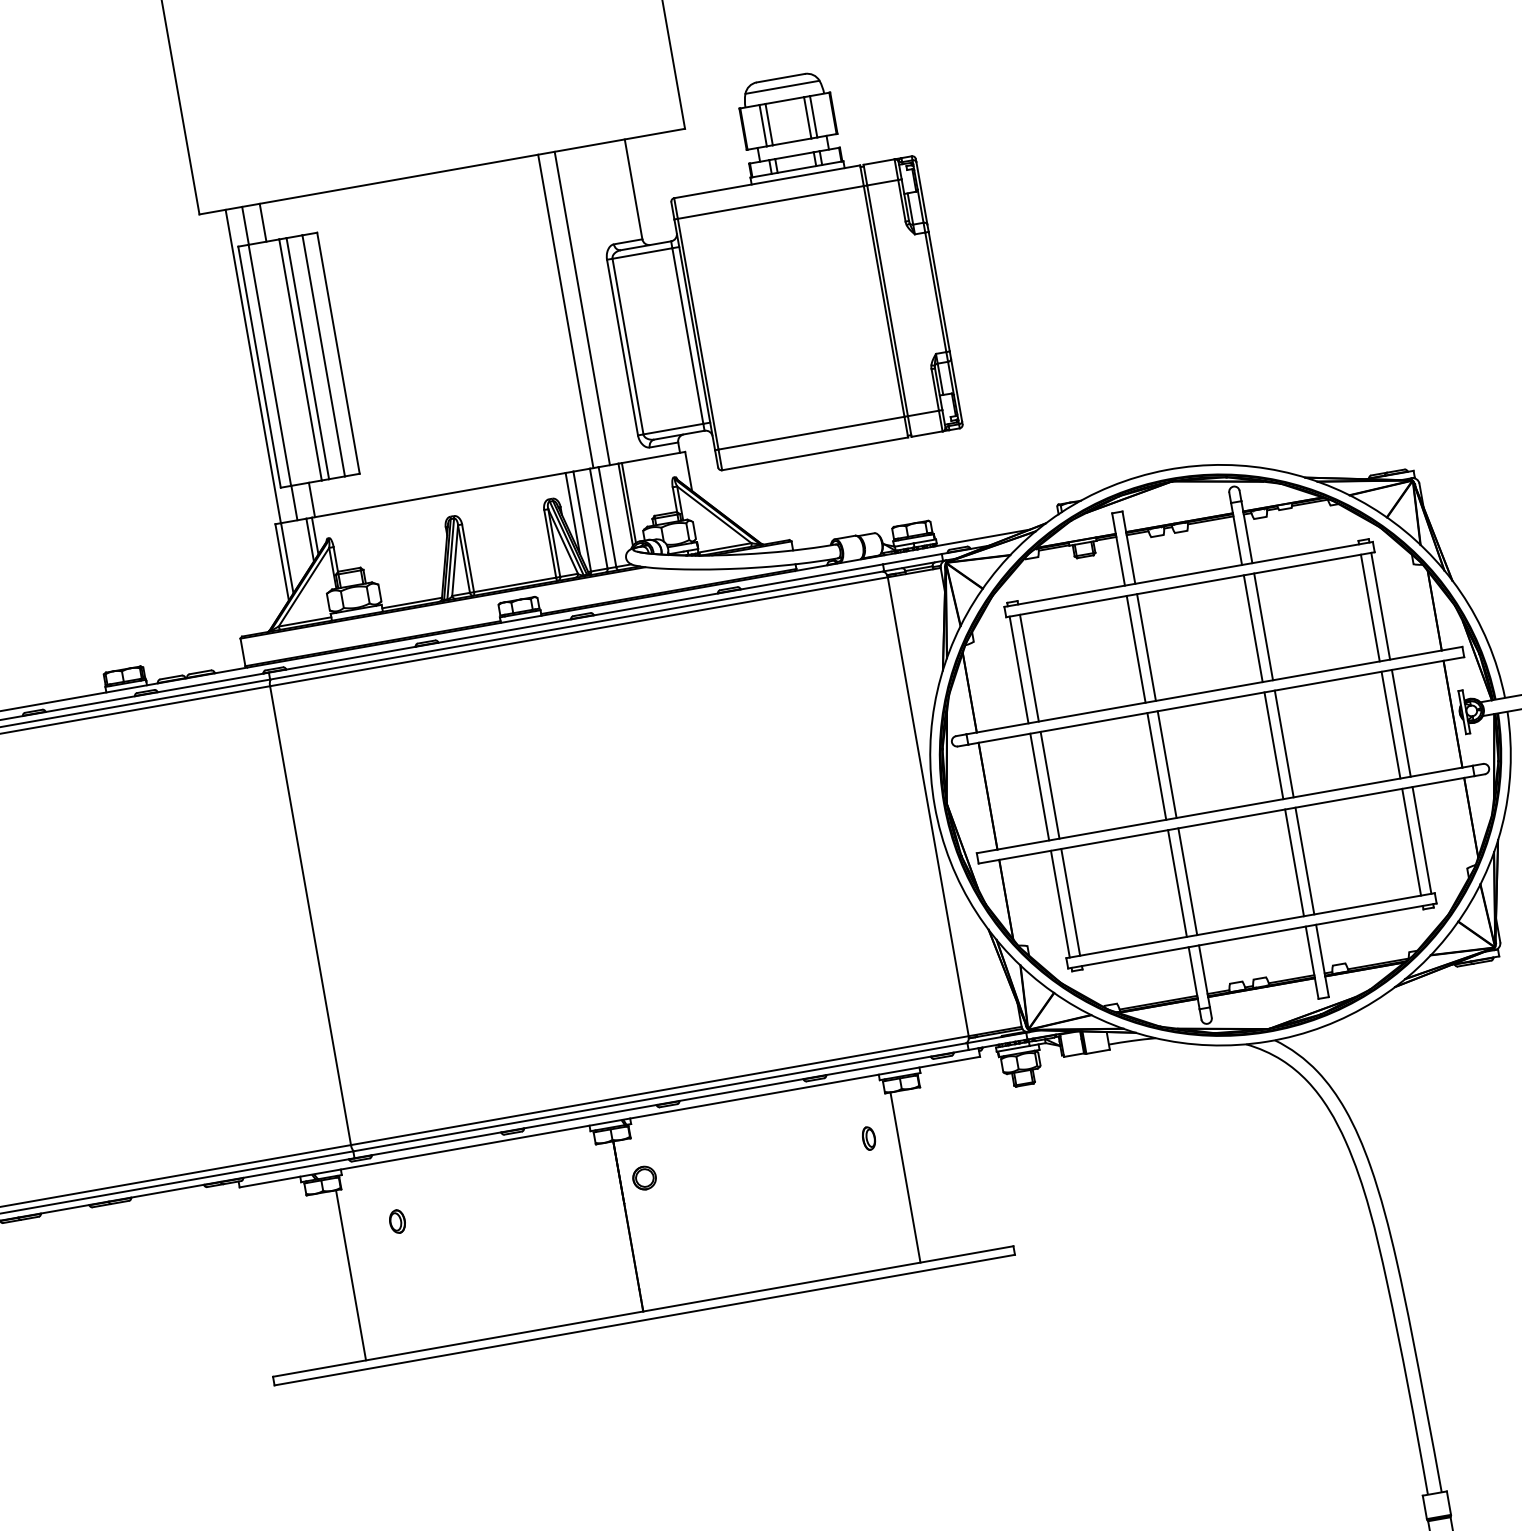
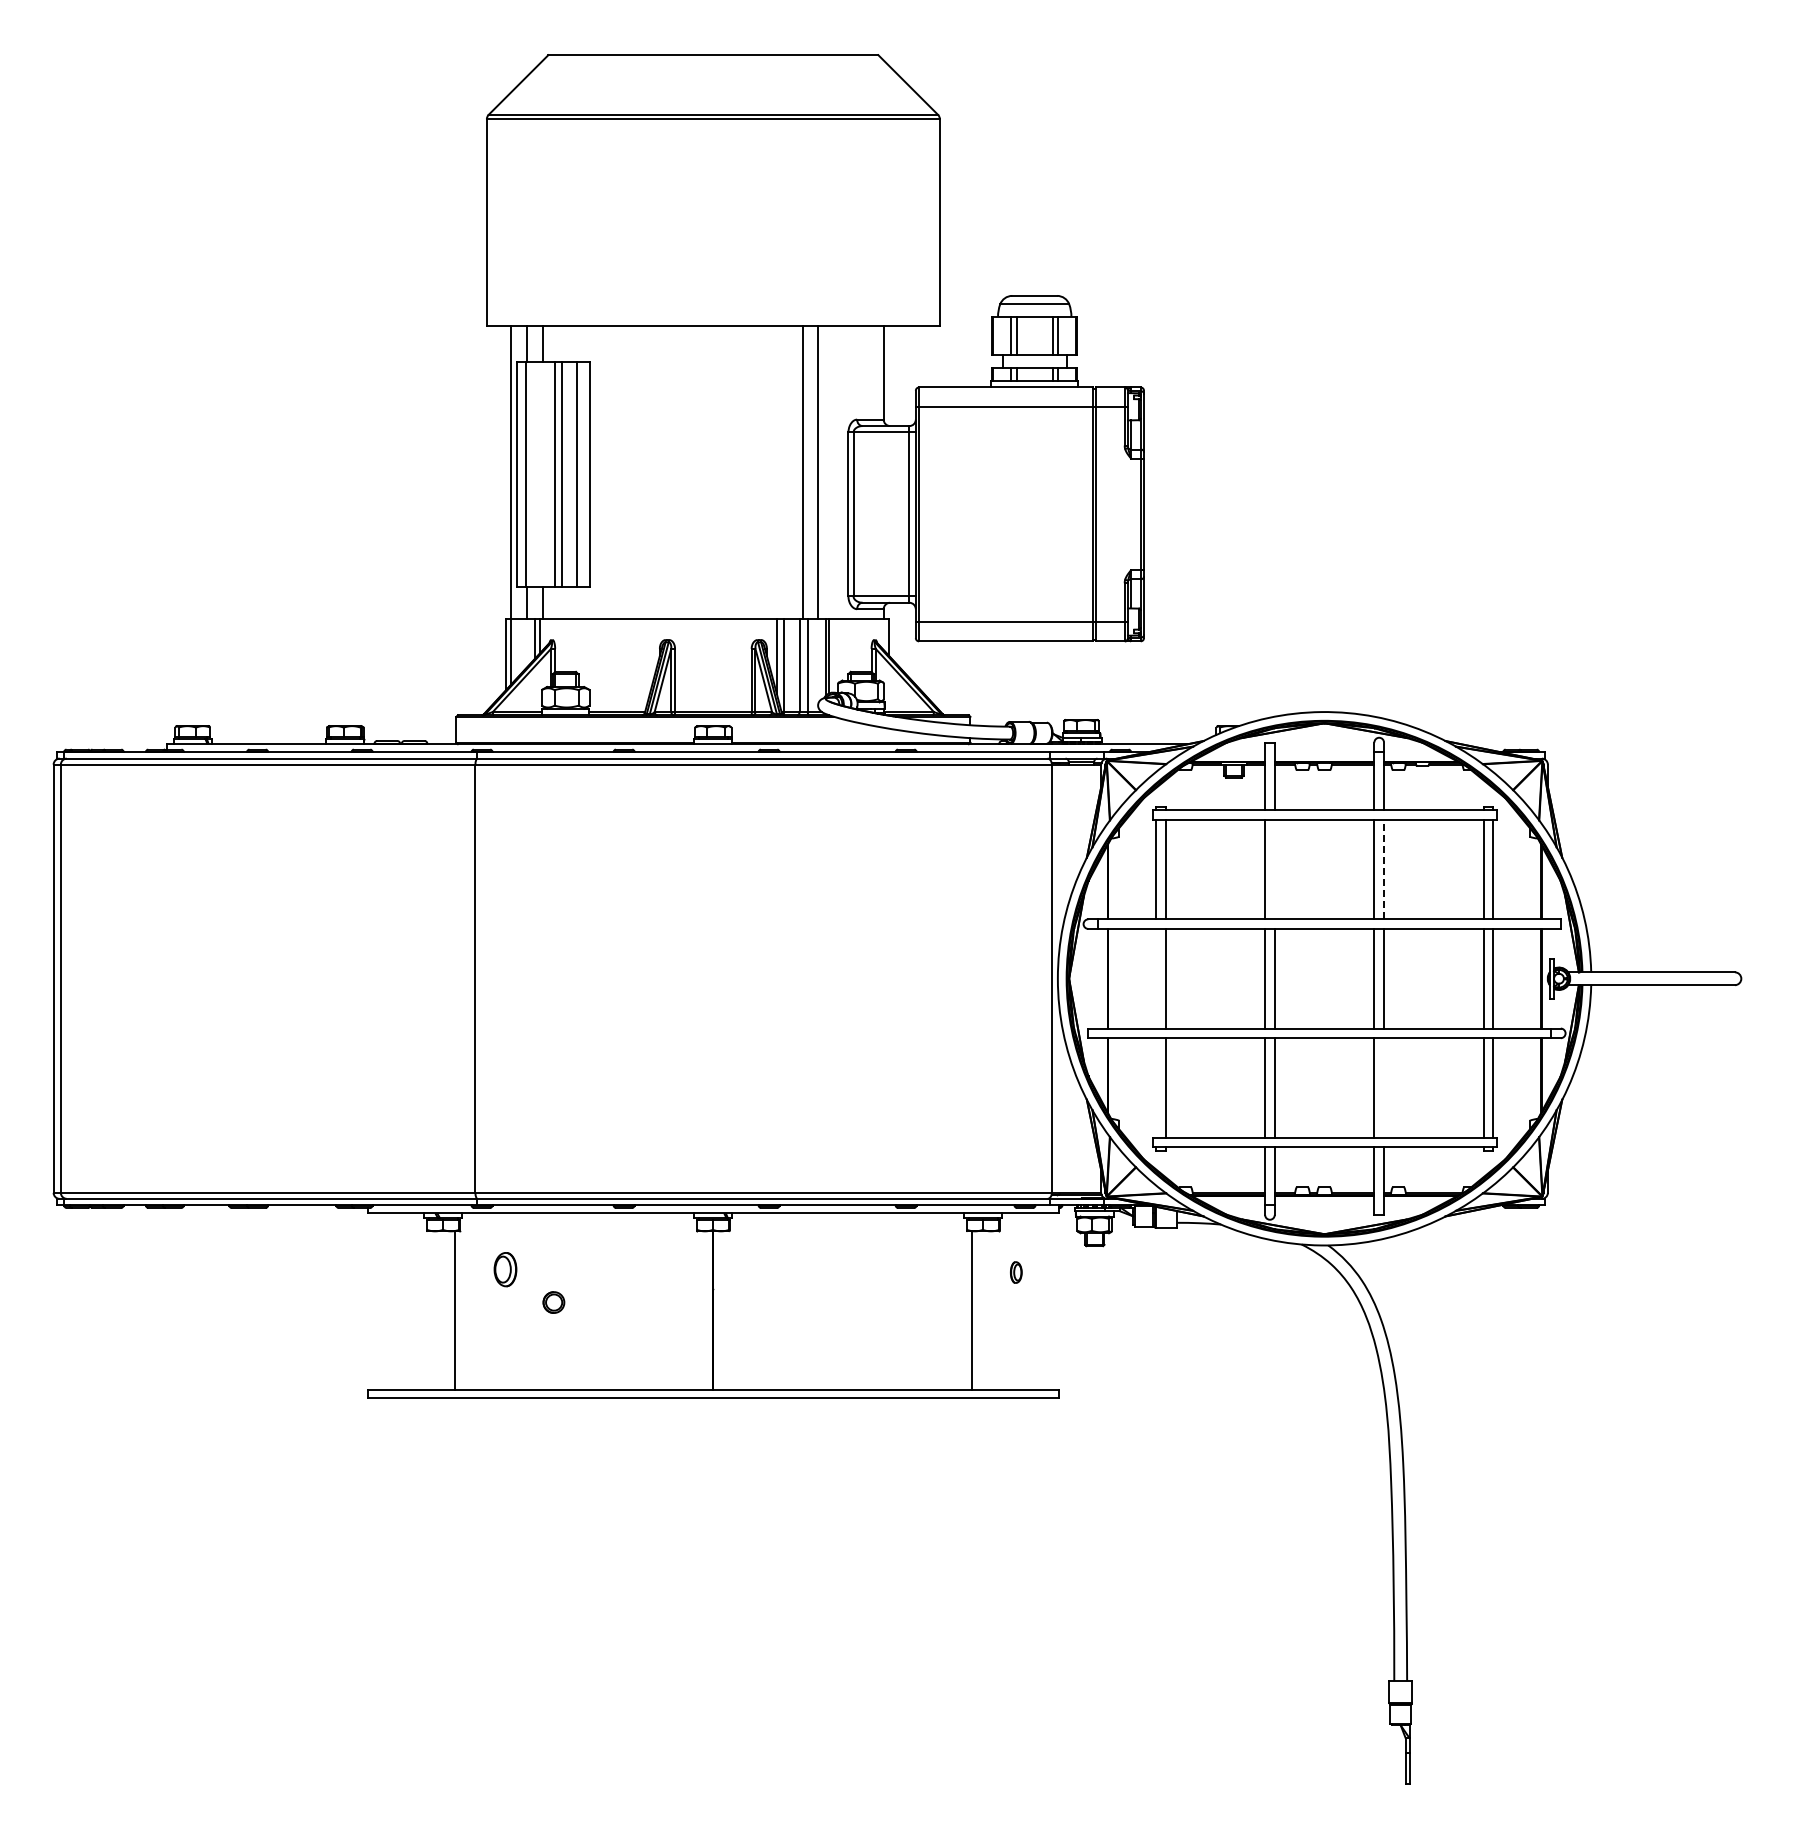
line: (1264, 626) -> (1384, 869), solid -> dashed
line: (1146, 647) -> (1274, 869), removed
line: (1039, 786) -> (1155, 978), removed
line: (1305, 860) -> (1384, 1087), removed
line: (1059, 903) -> (1155, 1087), removed
part: (869, 1138) -> (1016, 1272), moved
part: (644, 1178) -> (553, 1302), moved
part: (396, 1221) -> (504, 1269), size x1.6

